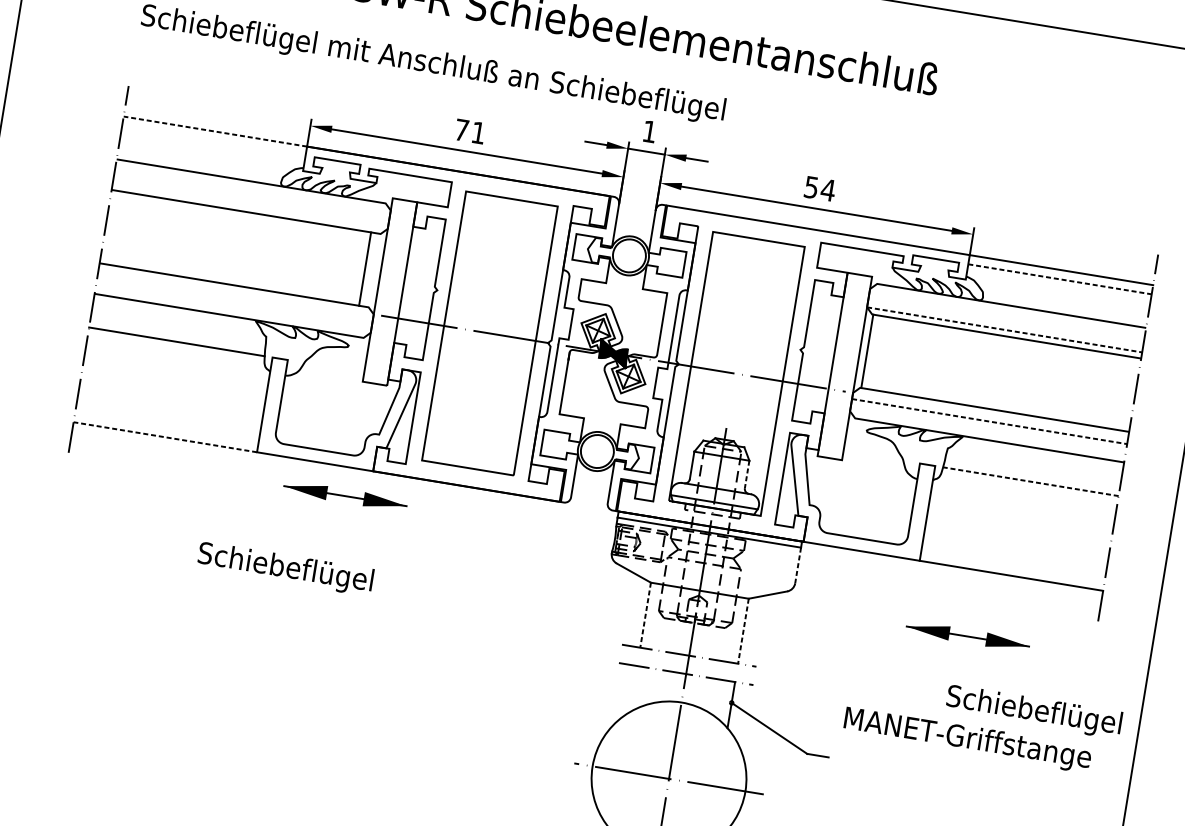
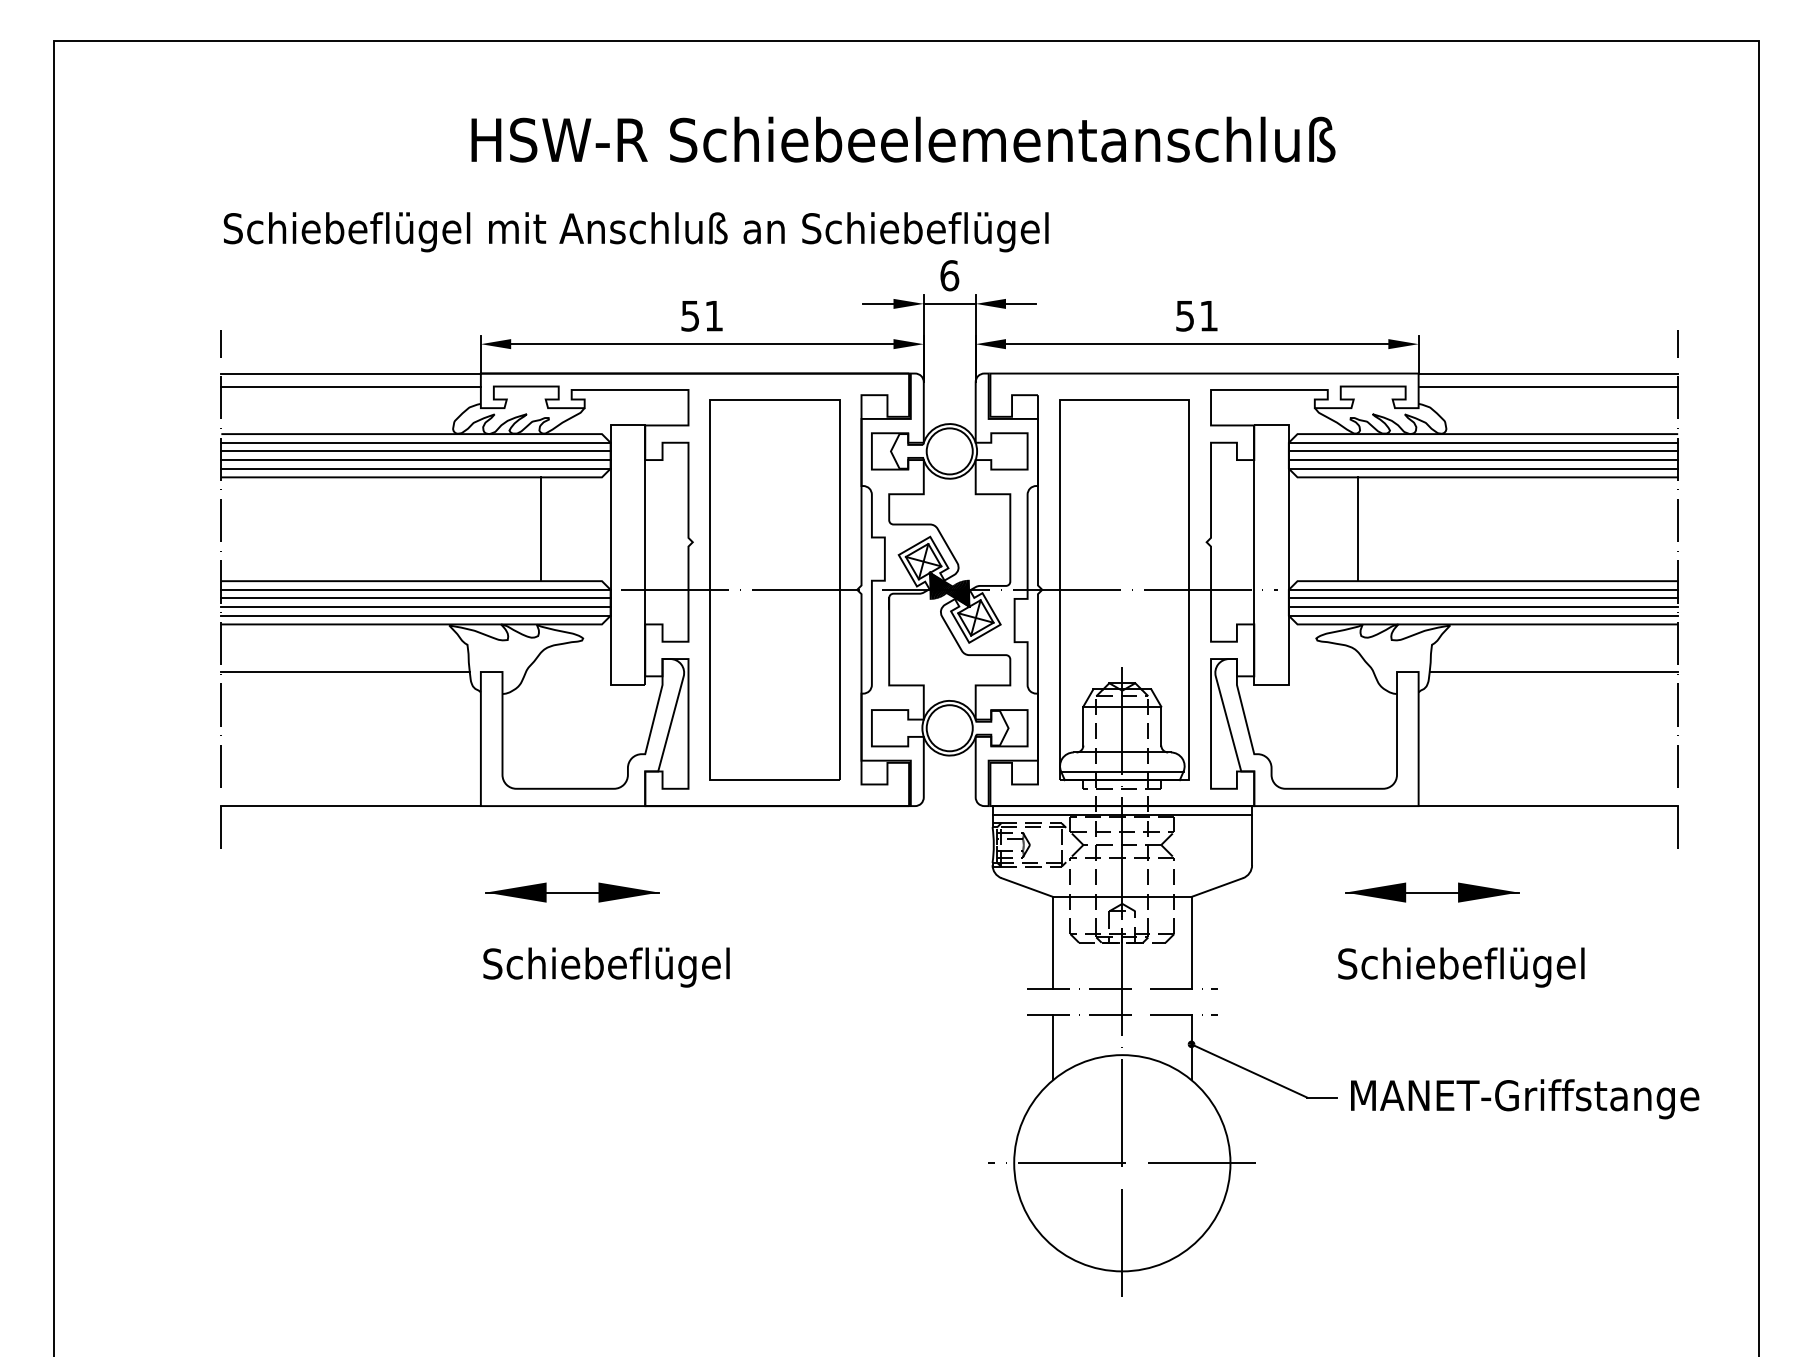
text: (461, 130) -> (690, 316), 71 -> 51
line: (215, 131) -> (351, 373), dashed -> solid
text: (649, 131) -> (949, 275), 1 -> 6
line: (213, 140) -> (350, 386), added
line: (252, 187) -> (415, 442), added
text: (827, 190) -> (1208, 316), 54 -> 51
line: (251, 194) -> (415, 451), added
line: (250, 200) -> (415, 460), added
line: (249, 206) -> (415, 468), added
line: (365, 269) -> (541, 529), moved
line: (1060, 279) -> (1548, 386), dashed -> solid
line: (235, 291) -> (415, 589), added
line: (234, 298) -> (415, 598), added
line: (233, 304) -> (415, 607), added
line: (232, 310) -> (415, 615), added
line: (1007, 311) -> (1483, 442), added
line: (1006, 317) -> (1483, 451), added
line: (1005, 324) -> (1483, 460), added
line: (1004, 329) -> (1483, 468), dashed -> solid
line: (867, 351) -> (1358, 529), moved
line: (990, 415) -> (1483, 589), added
line: (989, 421) -> (1483, 598), dashed -> solid
line: (988, 427) -> (1483, 607), added
line: (987, 433) -> (1483, 615), added
line: (165, 437) -> (351, 806), dashed -> solid
line: (747, 474) -> (1161, 726), dashed -> solid
line: (1030, 482) -> (1553, 672), dashed -> solid
part: (345, 496) -> (572, 892), moved
line: (798, 565) -> (1252, 840), dashed -> solid
text: (285, 569) -> (606, 967), moved
line: (645, 614) -> (1053, 942), dashed -> solid
line: (743, 630) -> (1191, 942), dashed -> solid
part: (968, 636) -> (1432, 892), moved
line: (633, 689) -> (1053, 1047), added
text: (1034, 711) -> (1461, 967), moved
text: (967, 740) -> (1525, 1099), moved

